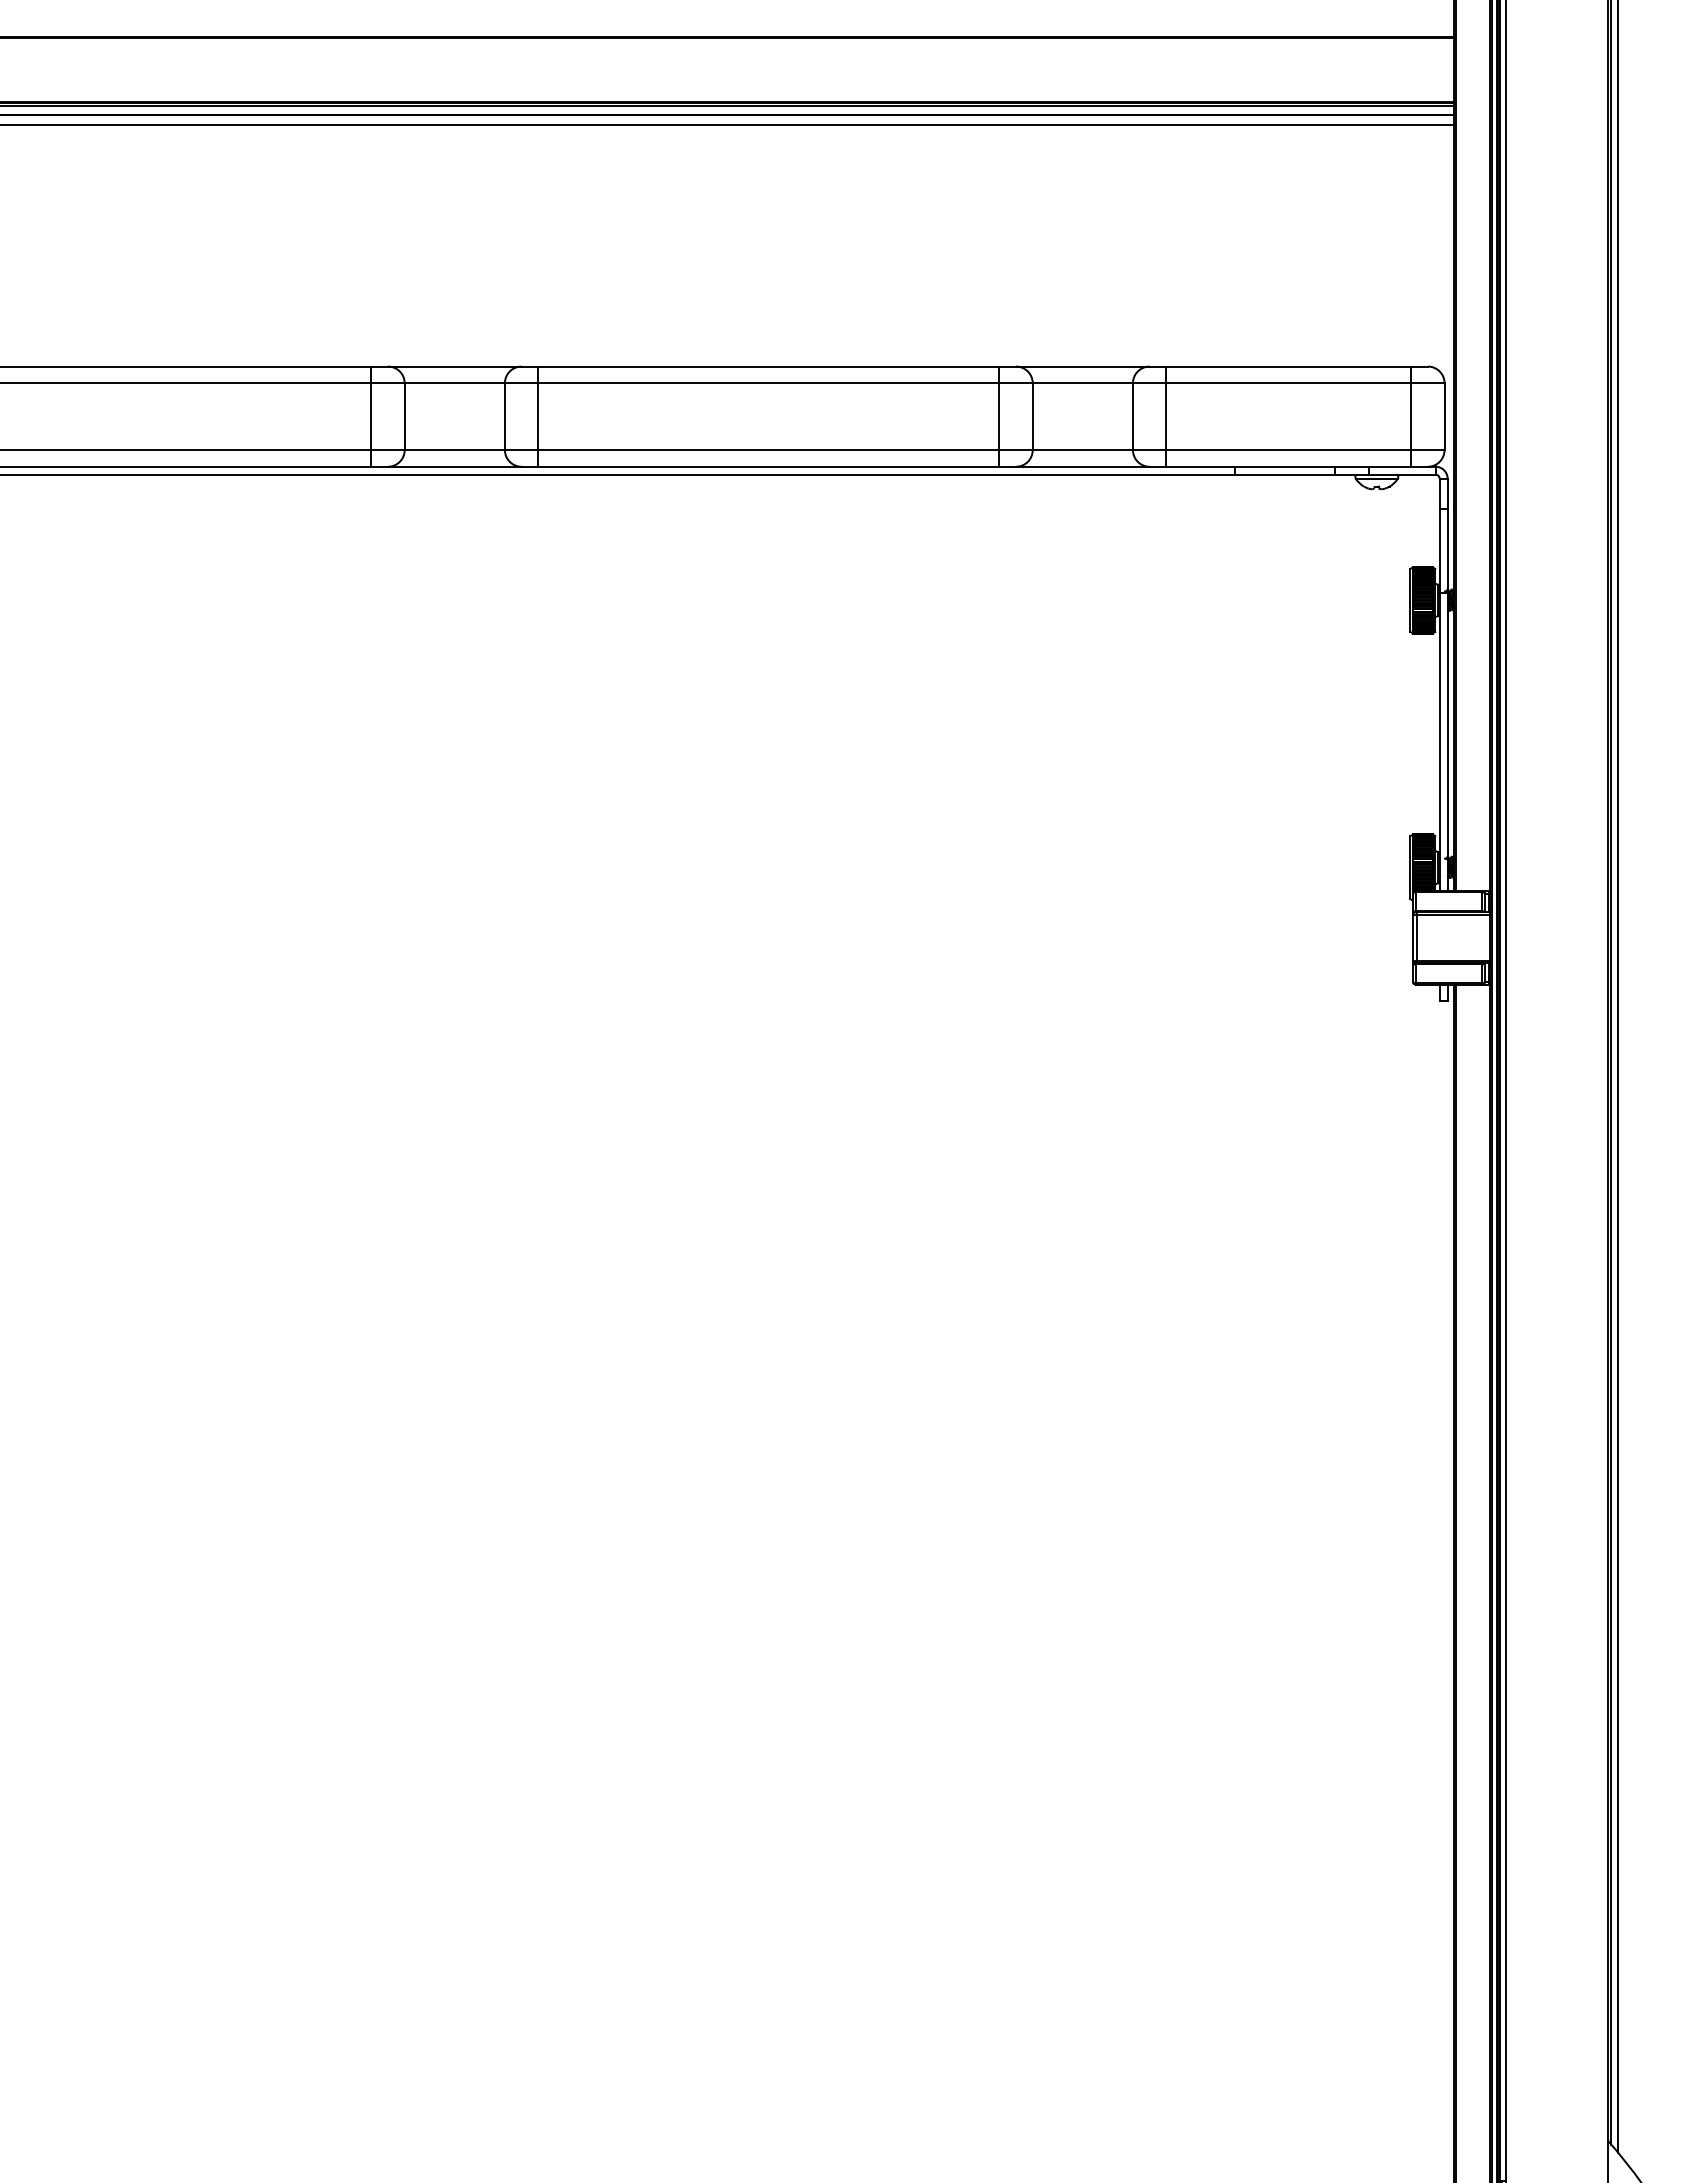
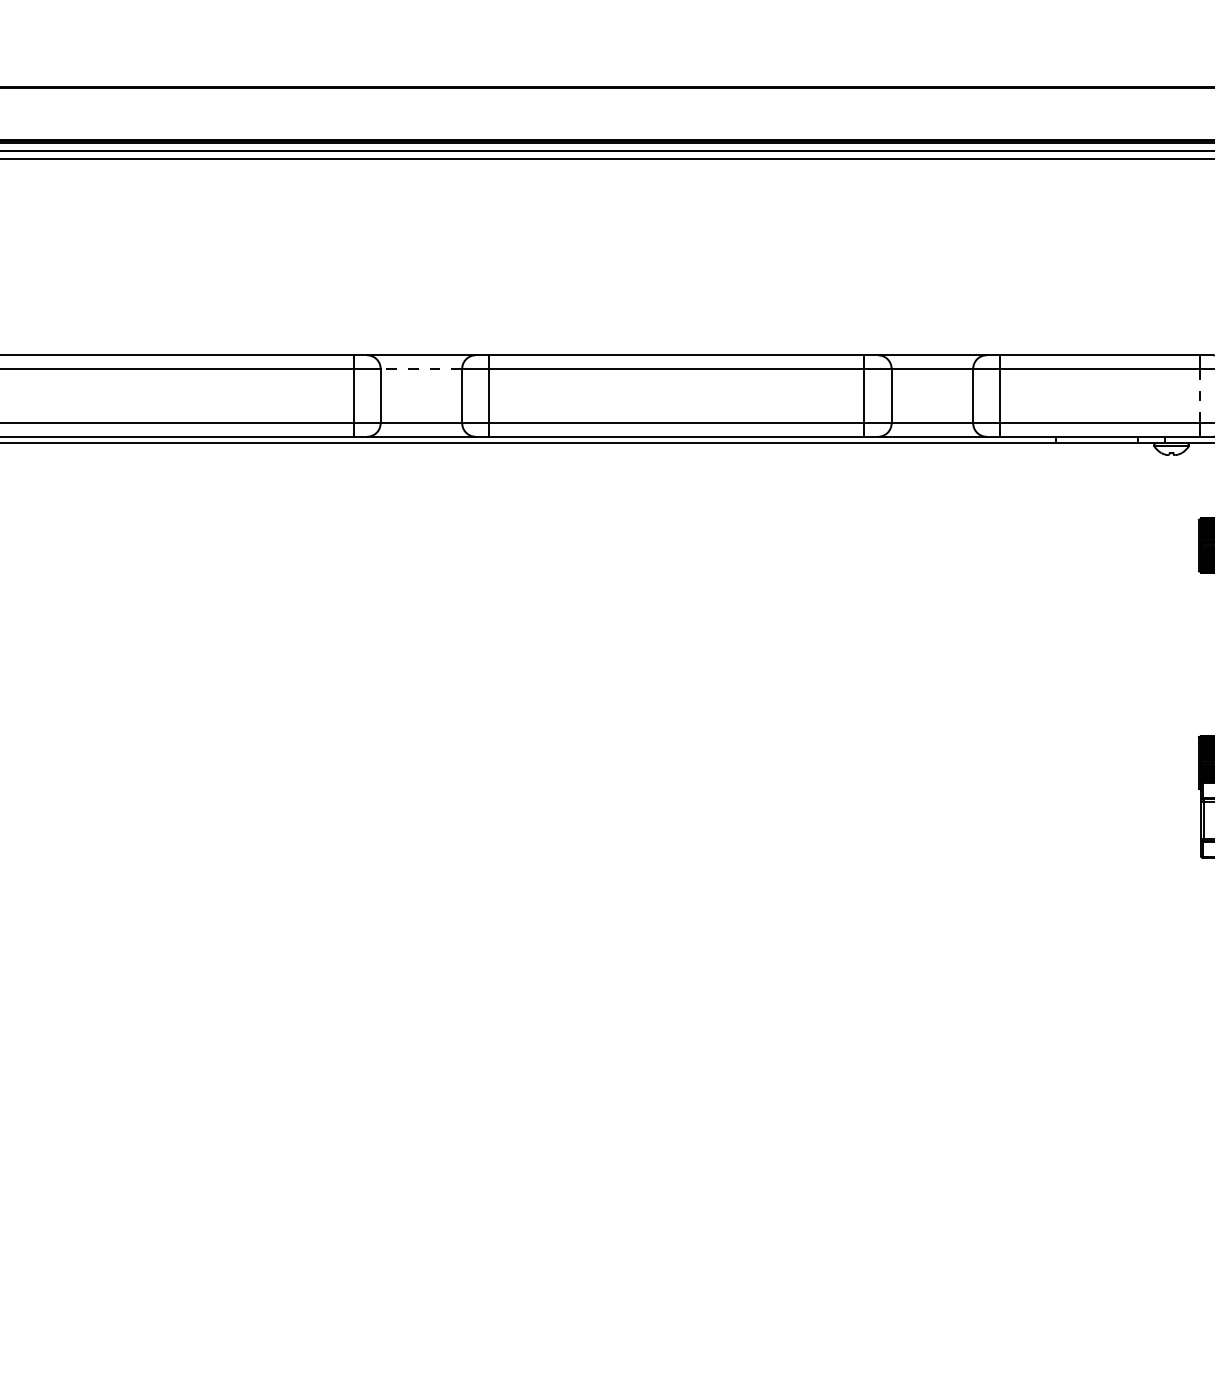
line: (454, 383) -> (421, 369), solid -> dashed
line: (1411, 416) -> (1199, 395), solid -> dashed

